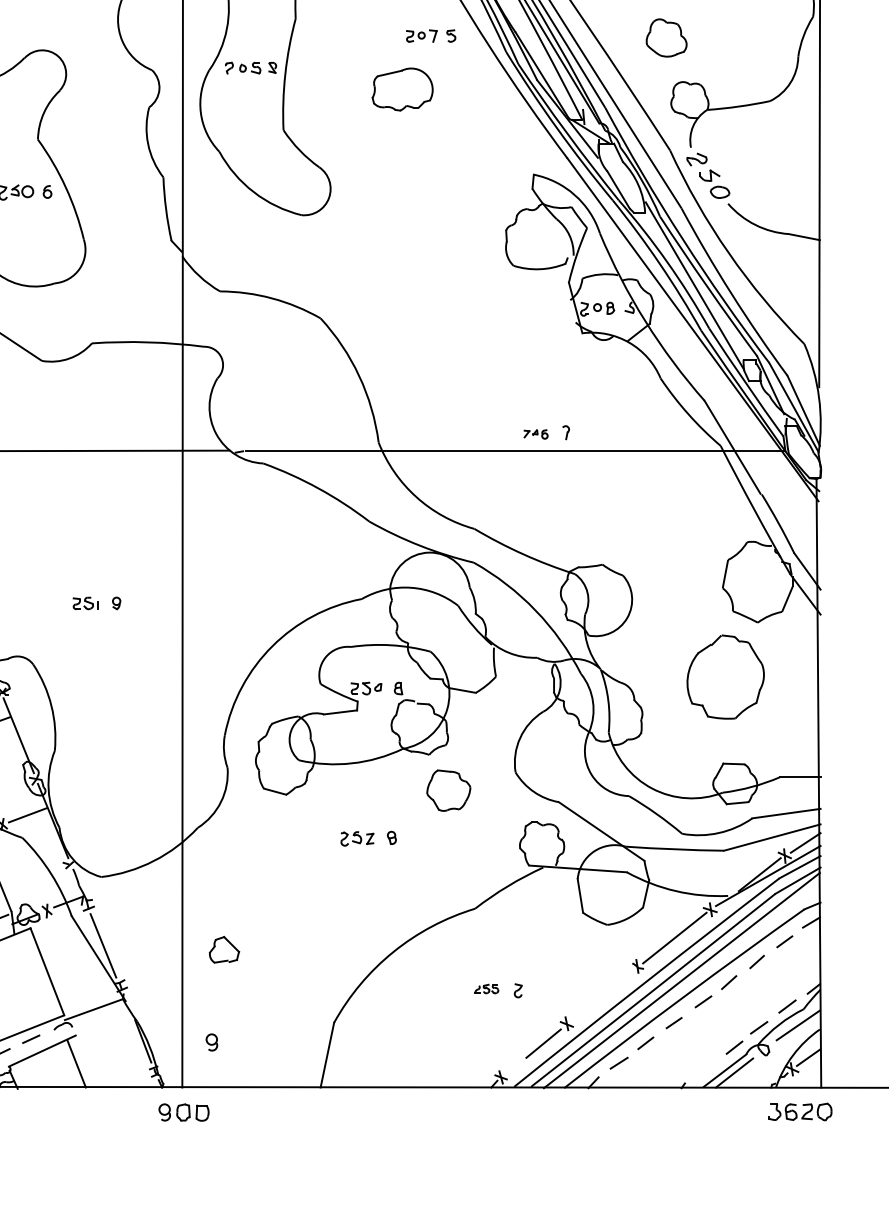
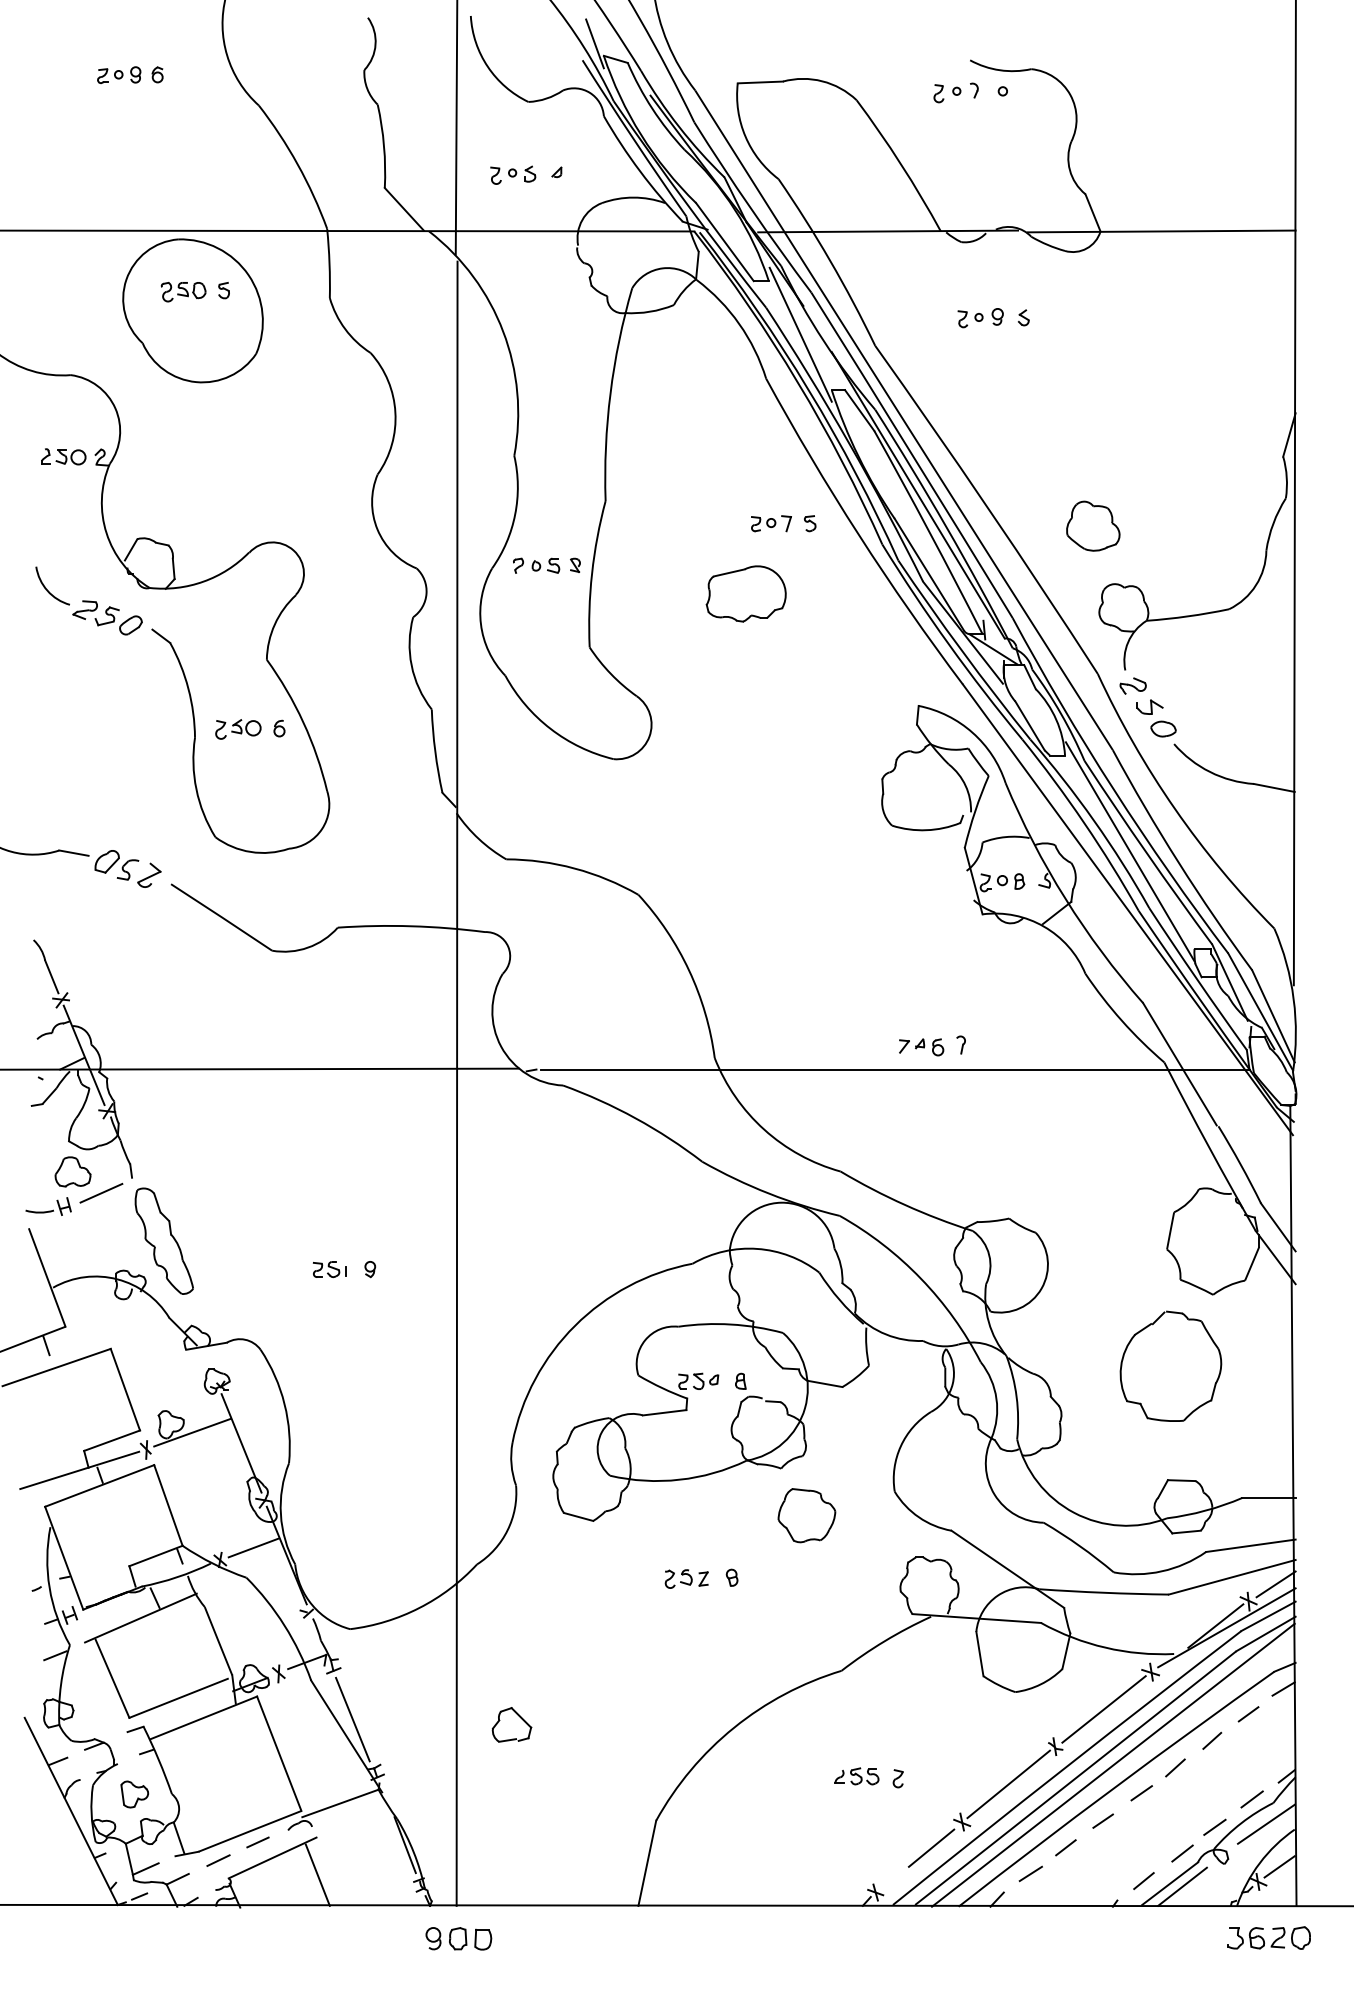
part: (535, 434) -> (921, 1047), size x1.43
part: (486, 989) -> (856, 1776), size x1.43
line: (602, 995) -> (1008, 1784), added
part: (211, 1042) -> (495, 1846), removed
line: (704, 1068) -> (1143, 1881), added

